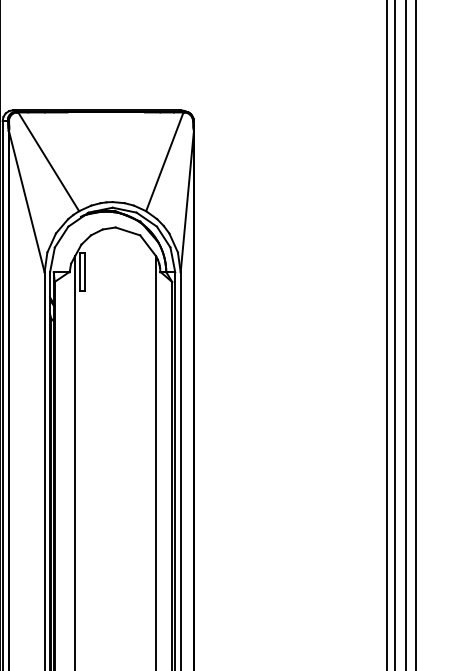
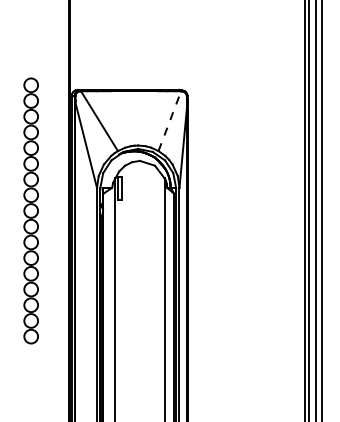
line: (164, 162) -> (169, 121), solid -> dashed

